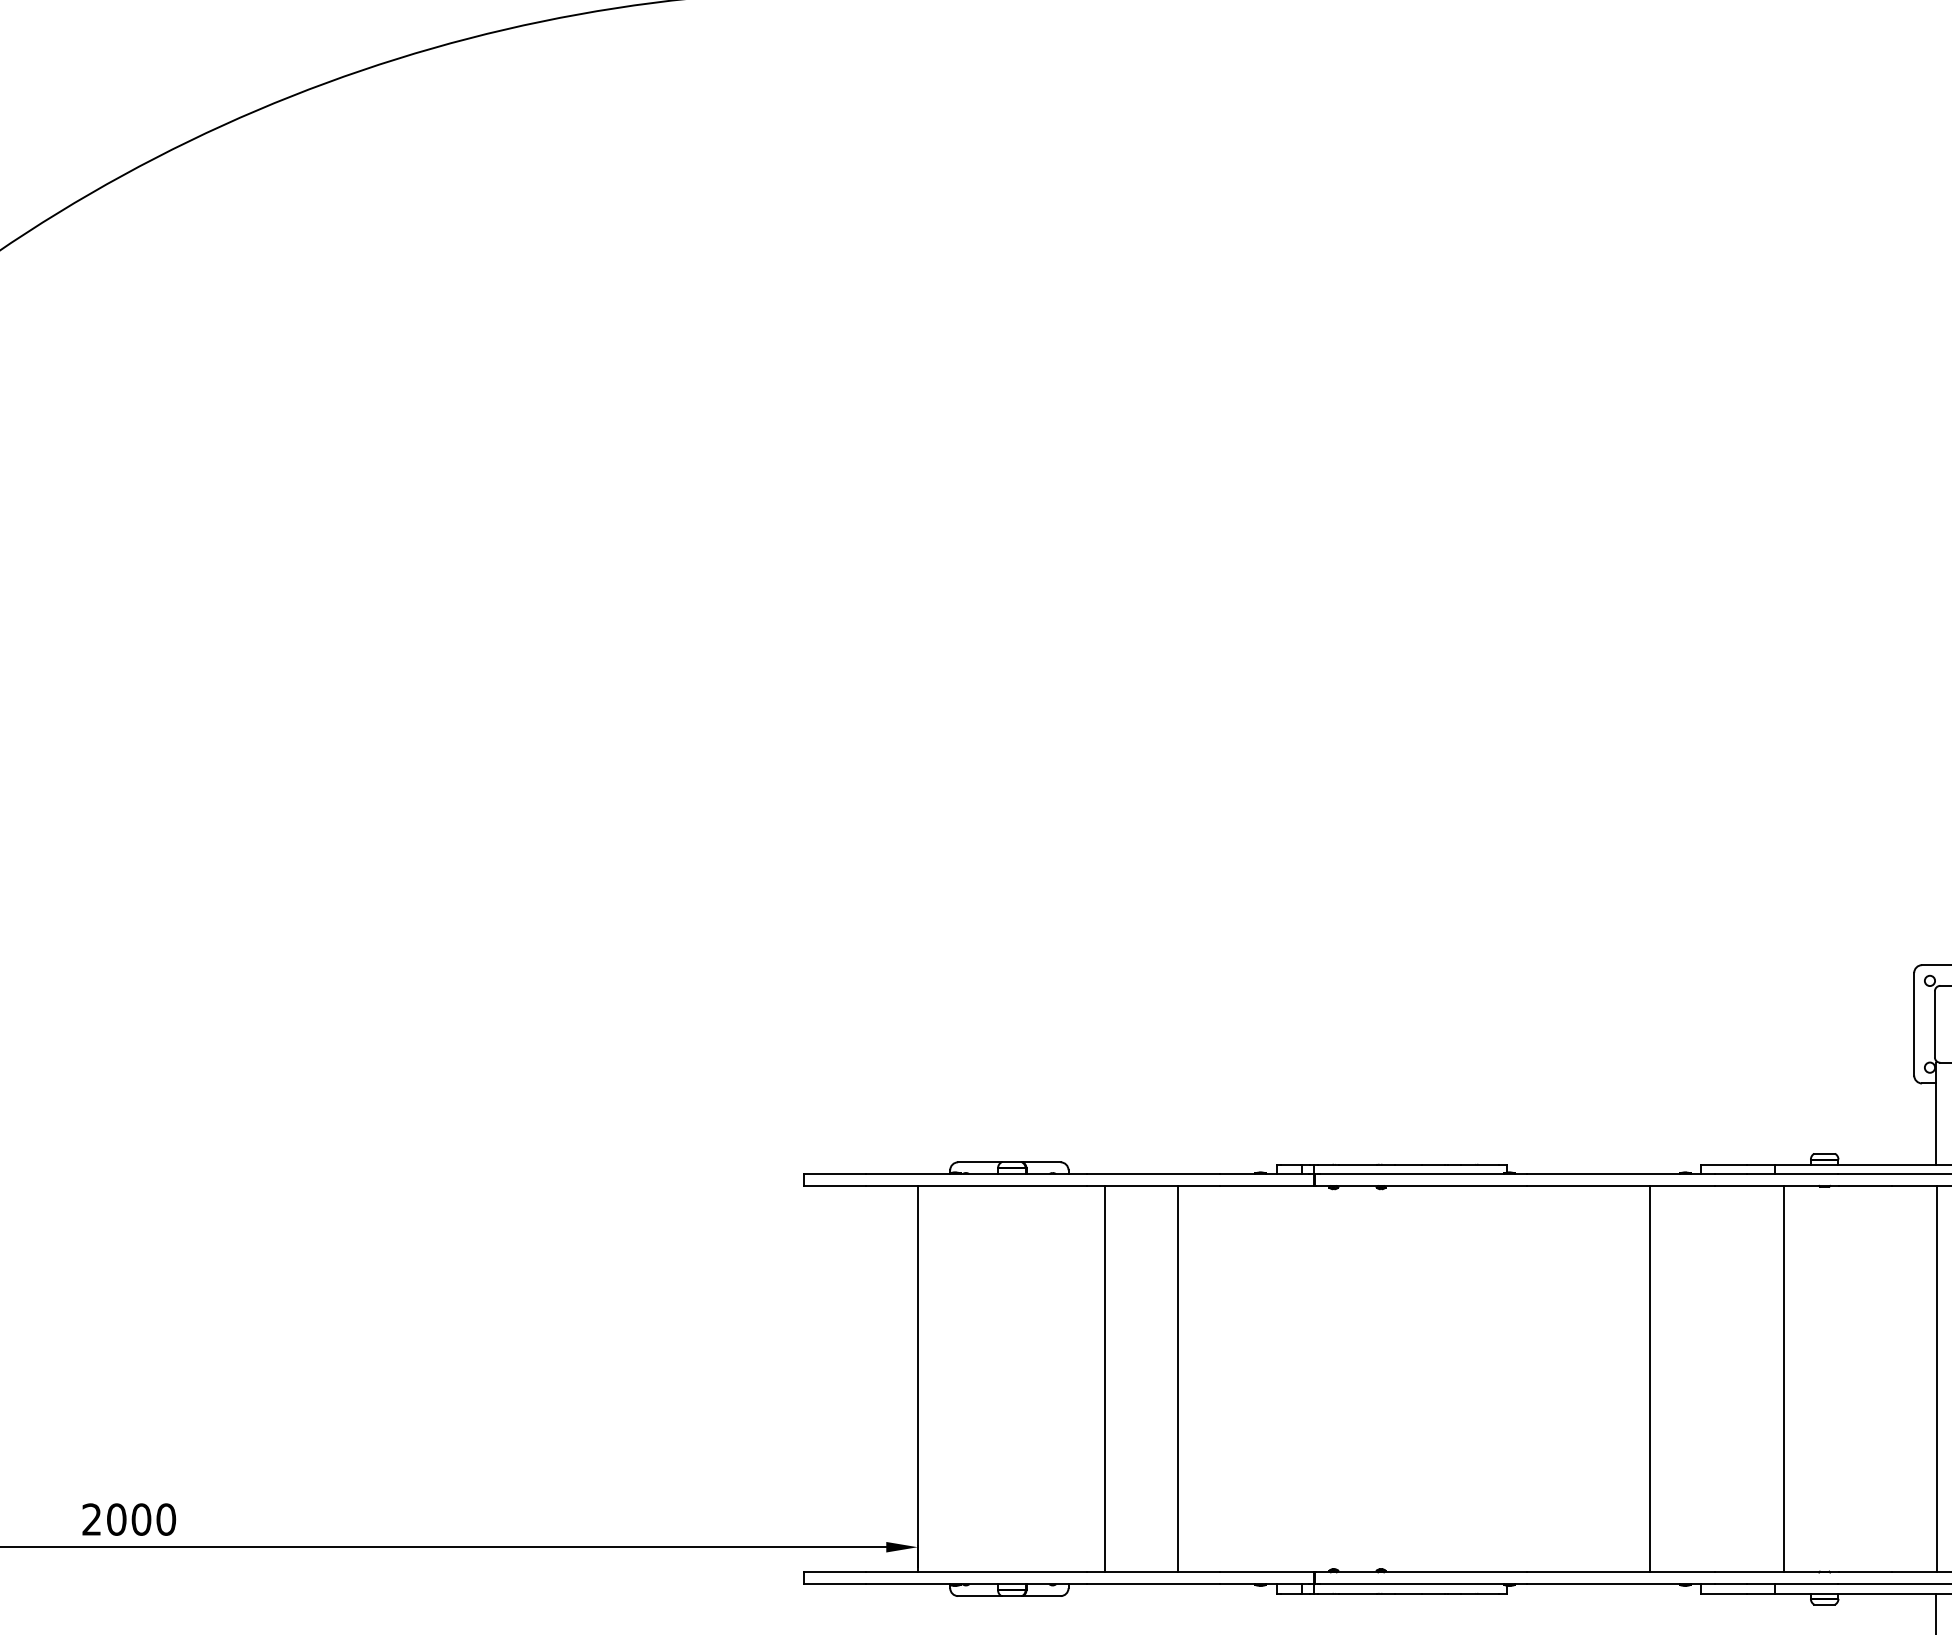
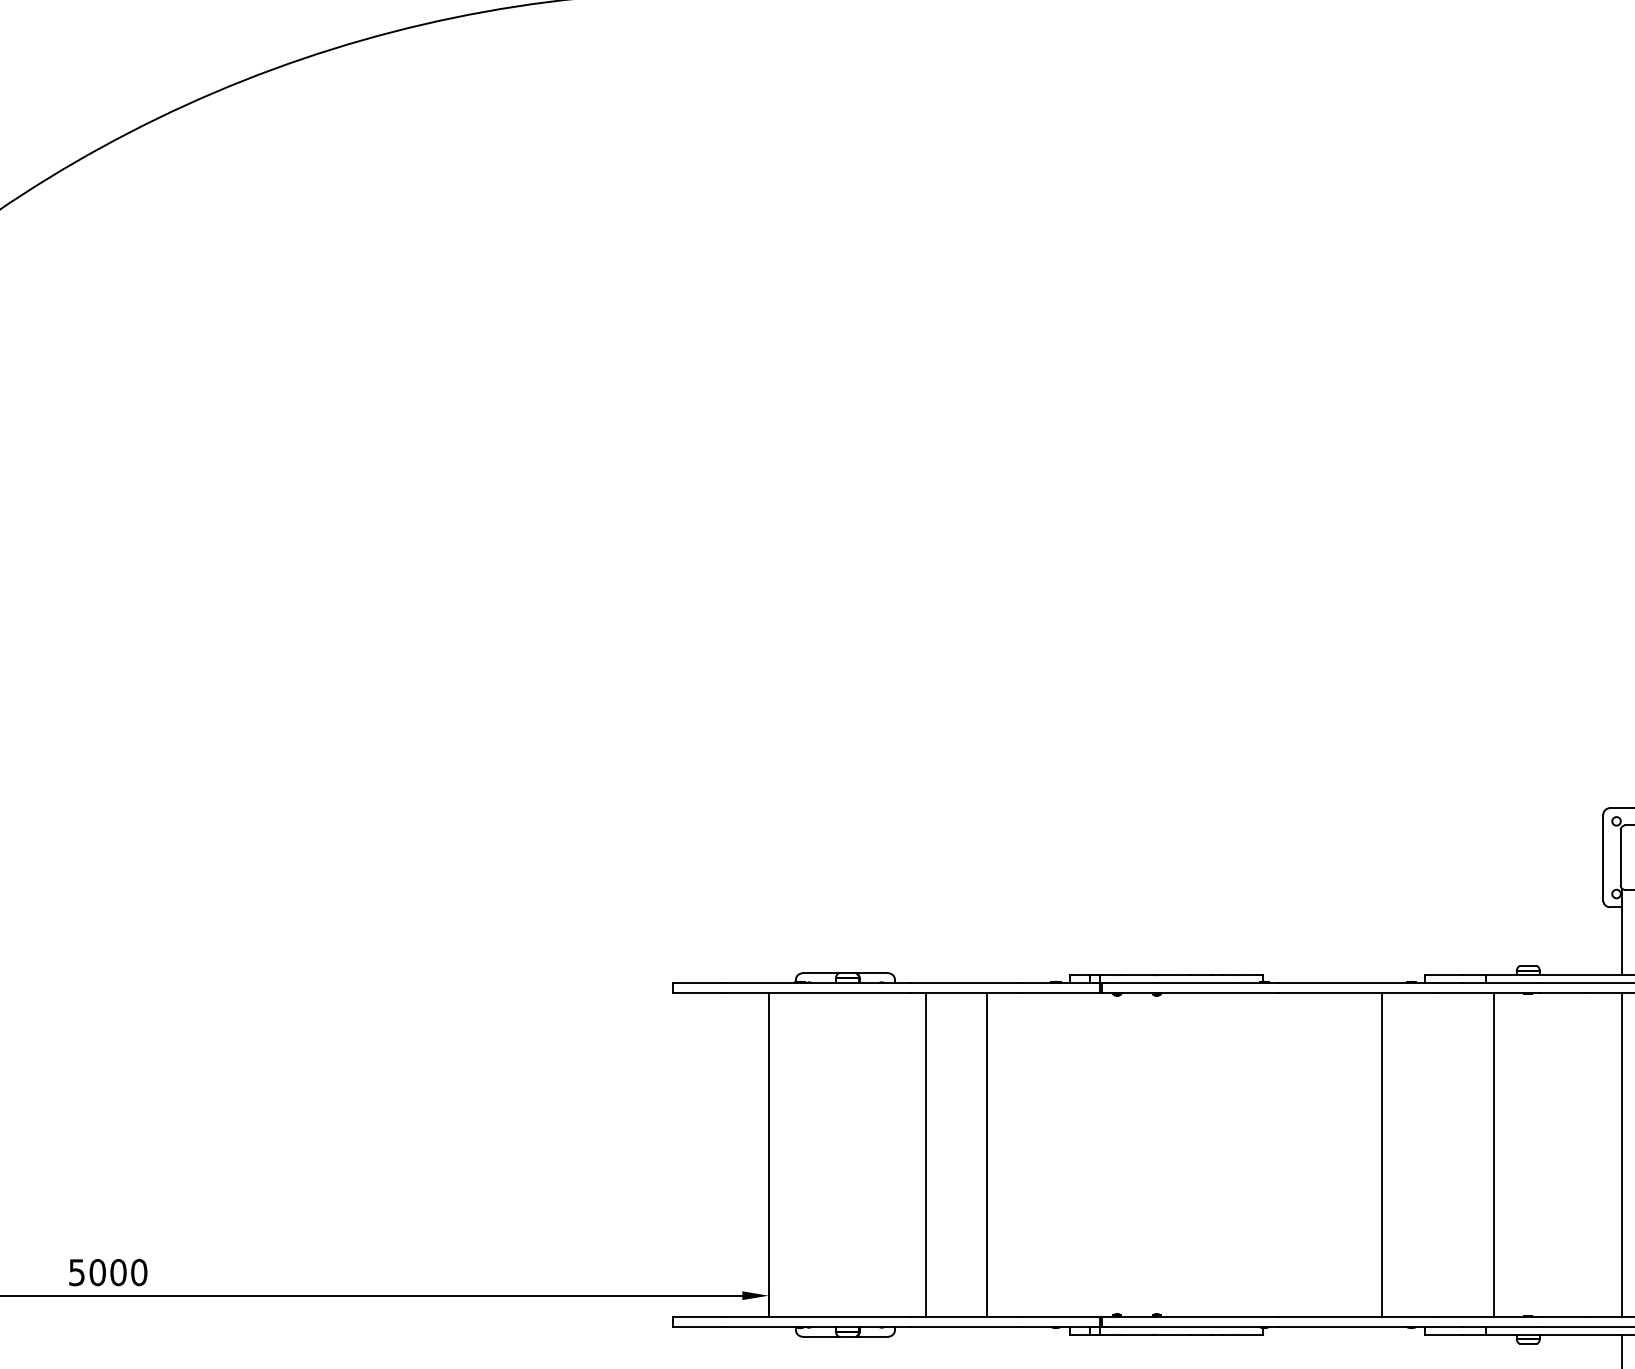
text: (91, 1519) -> (76, 1272), 2000 -> 5000

